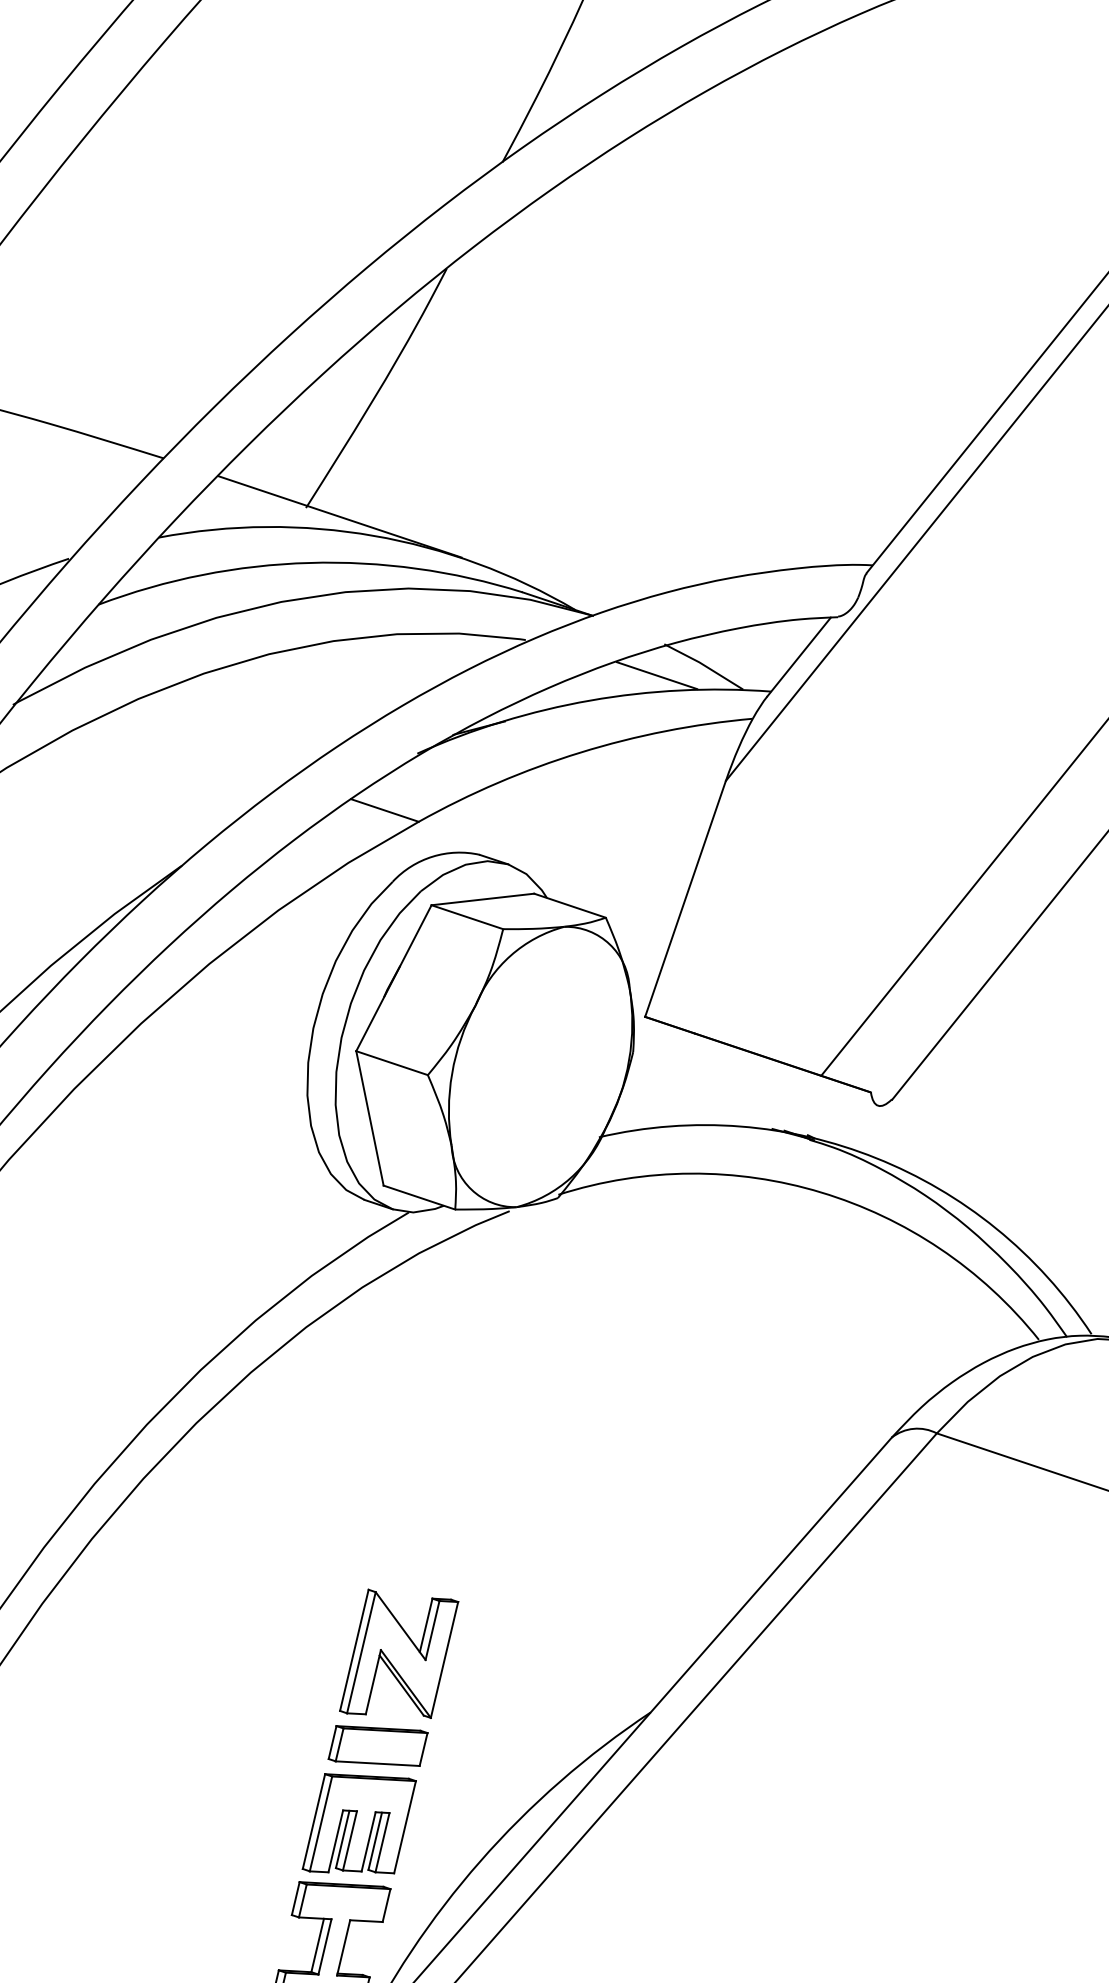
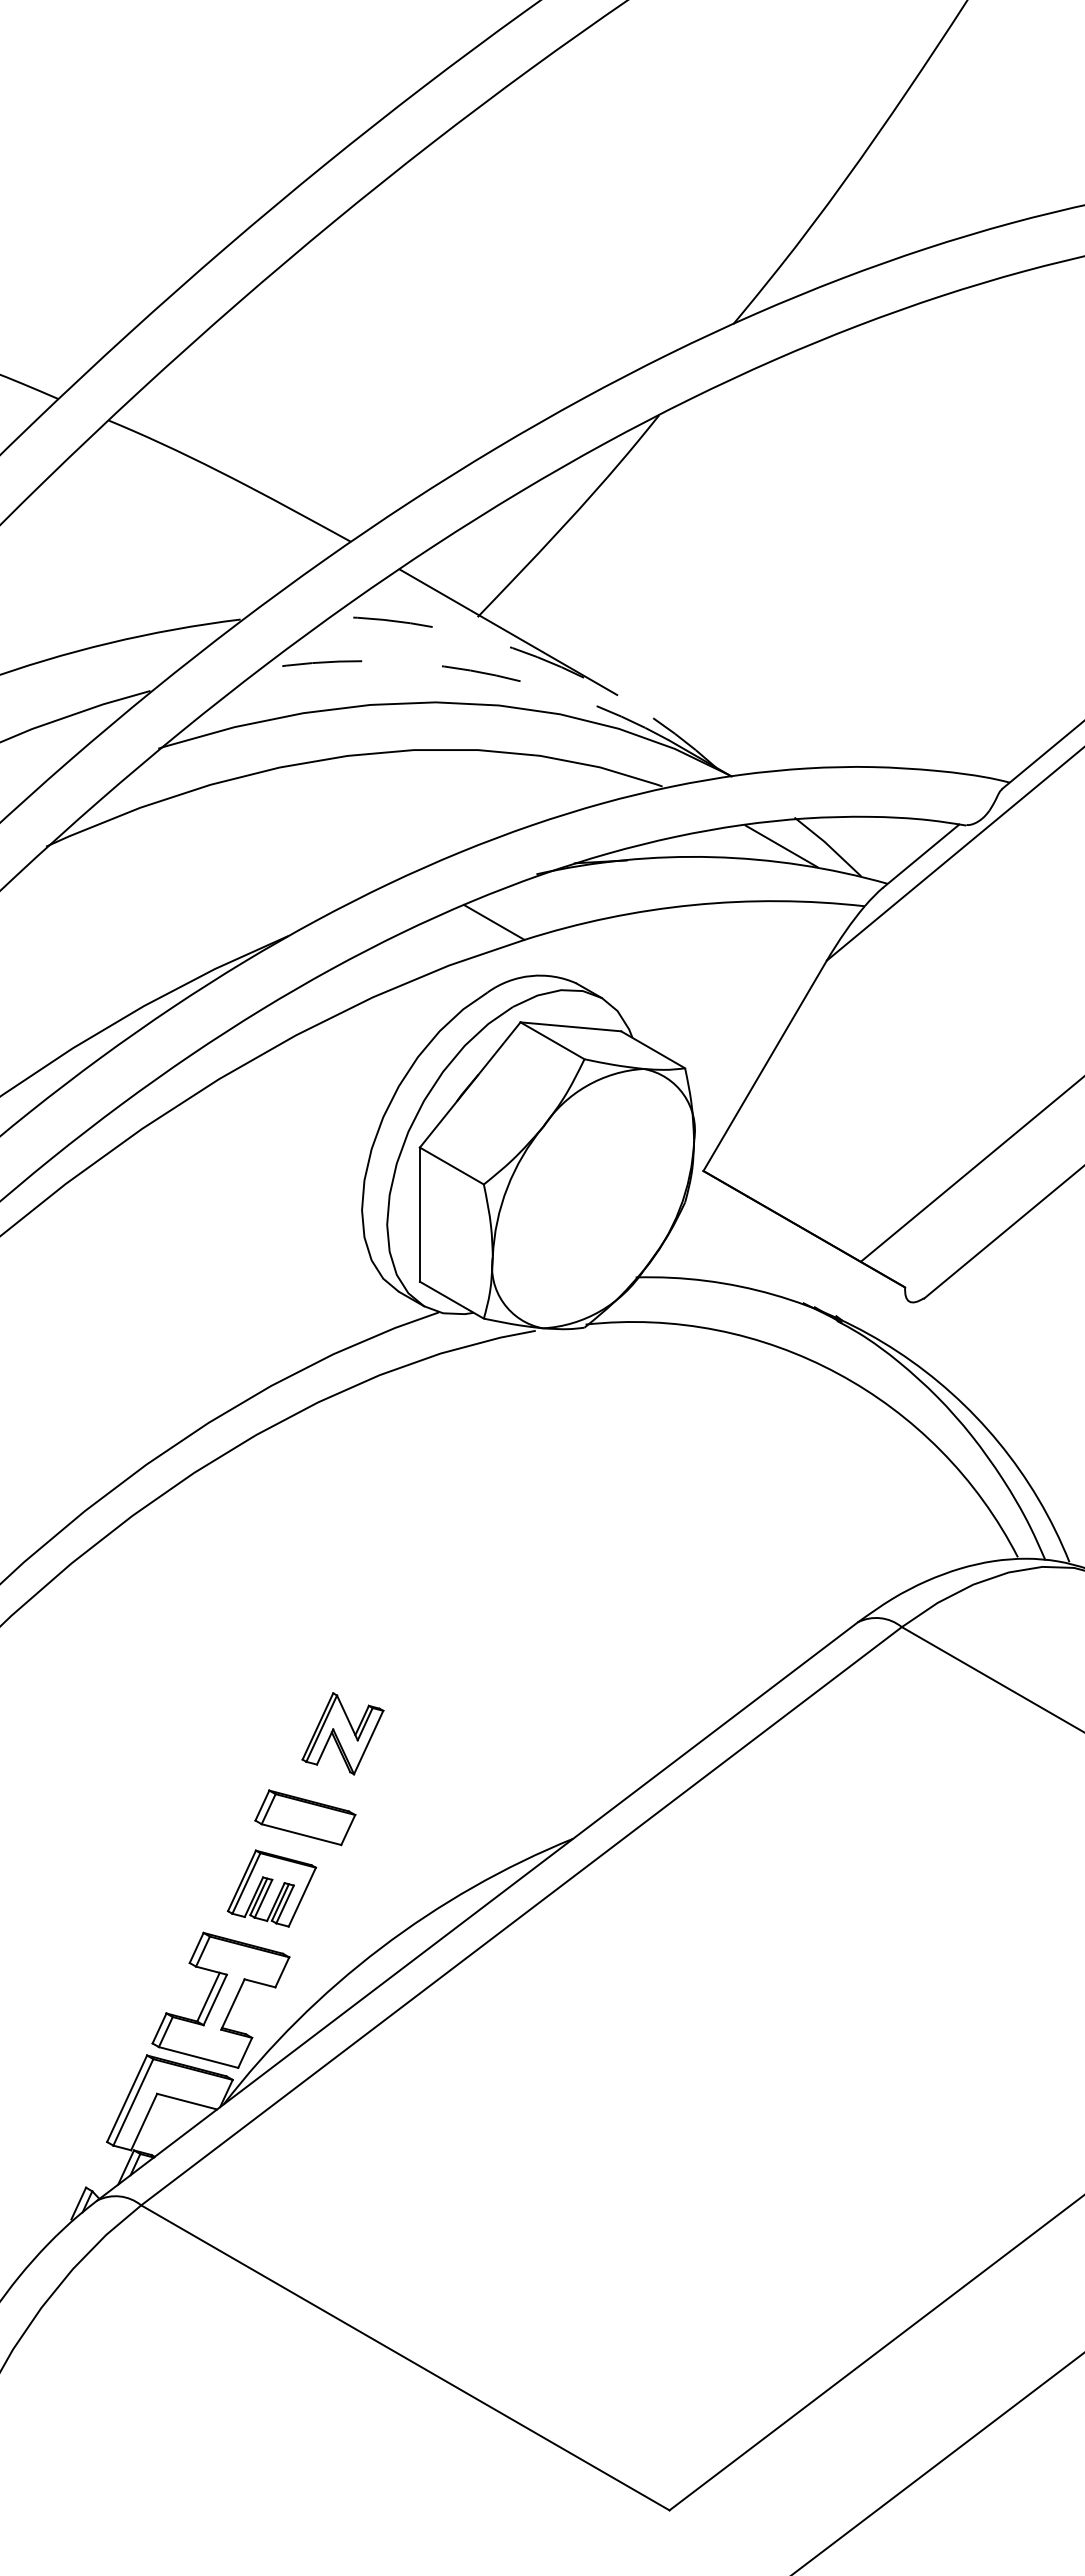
arc: (374, 536) -> (537, 657), solid -> dashed
arc: (309, 562) -> (470, 670), solid -> dashed
part: (398, 1654) -> (342, 1733), size x0.6
part: (358, 1823) -> (271, 1888), size x0.7

